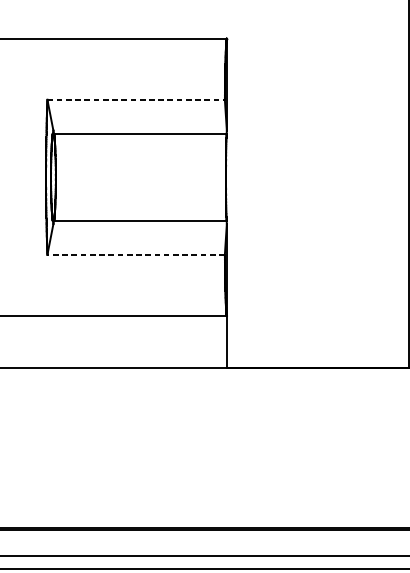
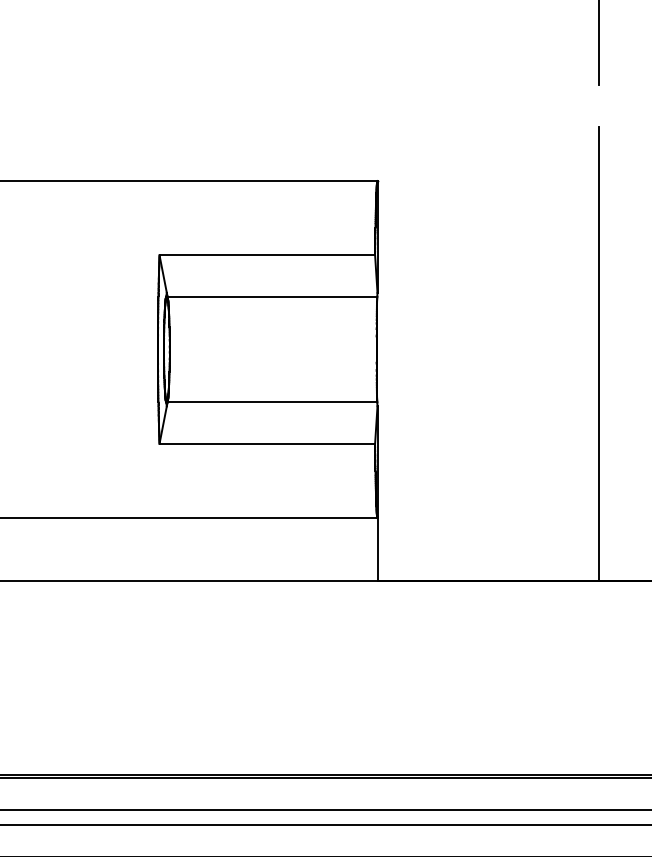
line: (136, 99) -> (267, 255), dashed -> solid
line: (136, 254) -> (267, 443), dashed -> solid

